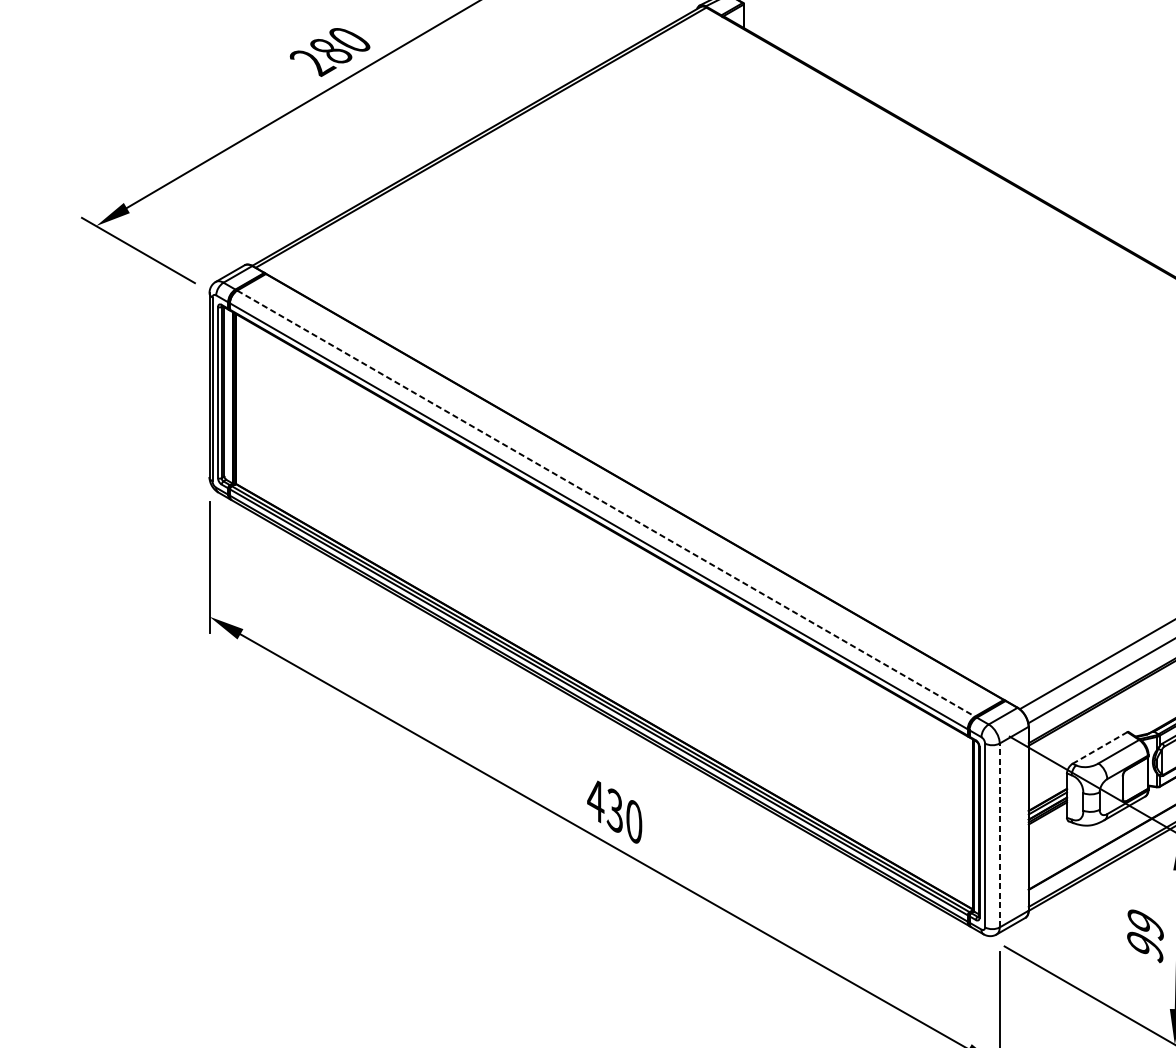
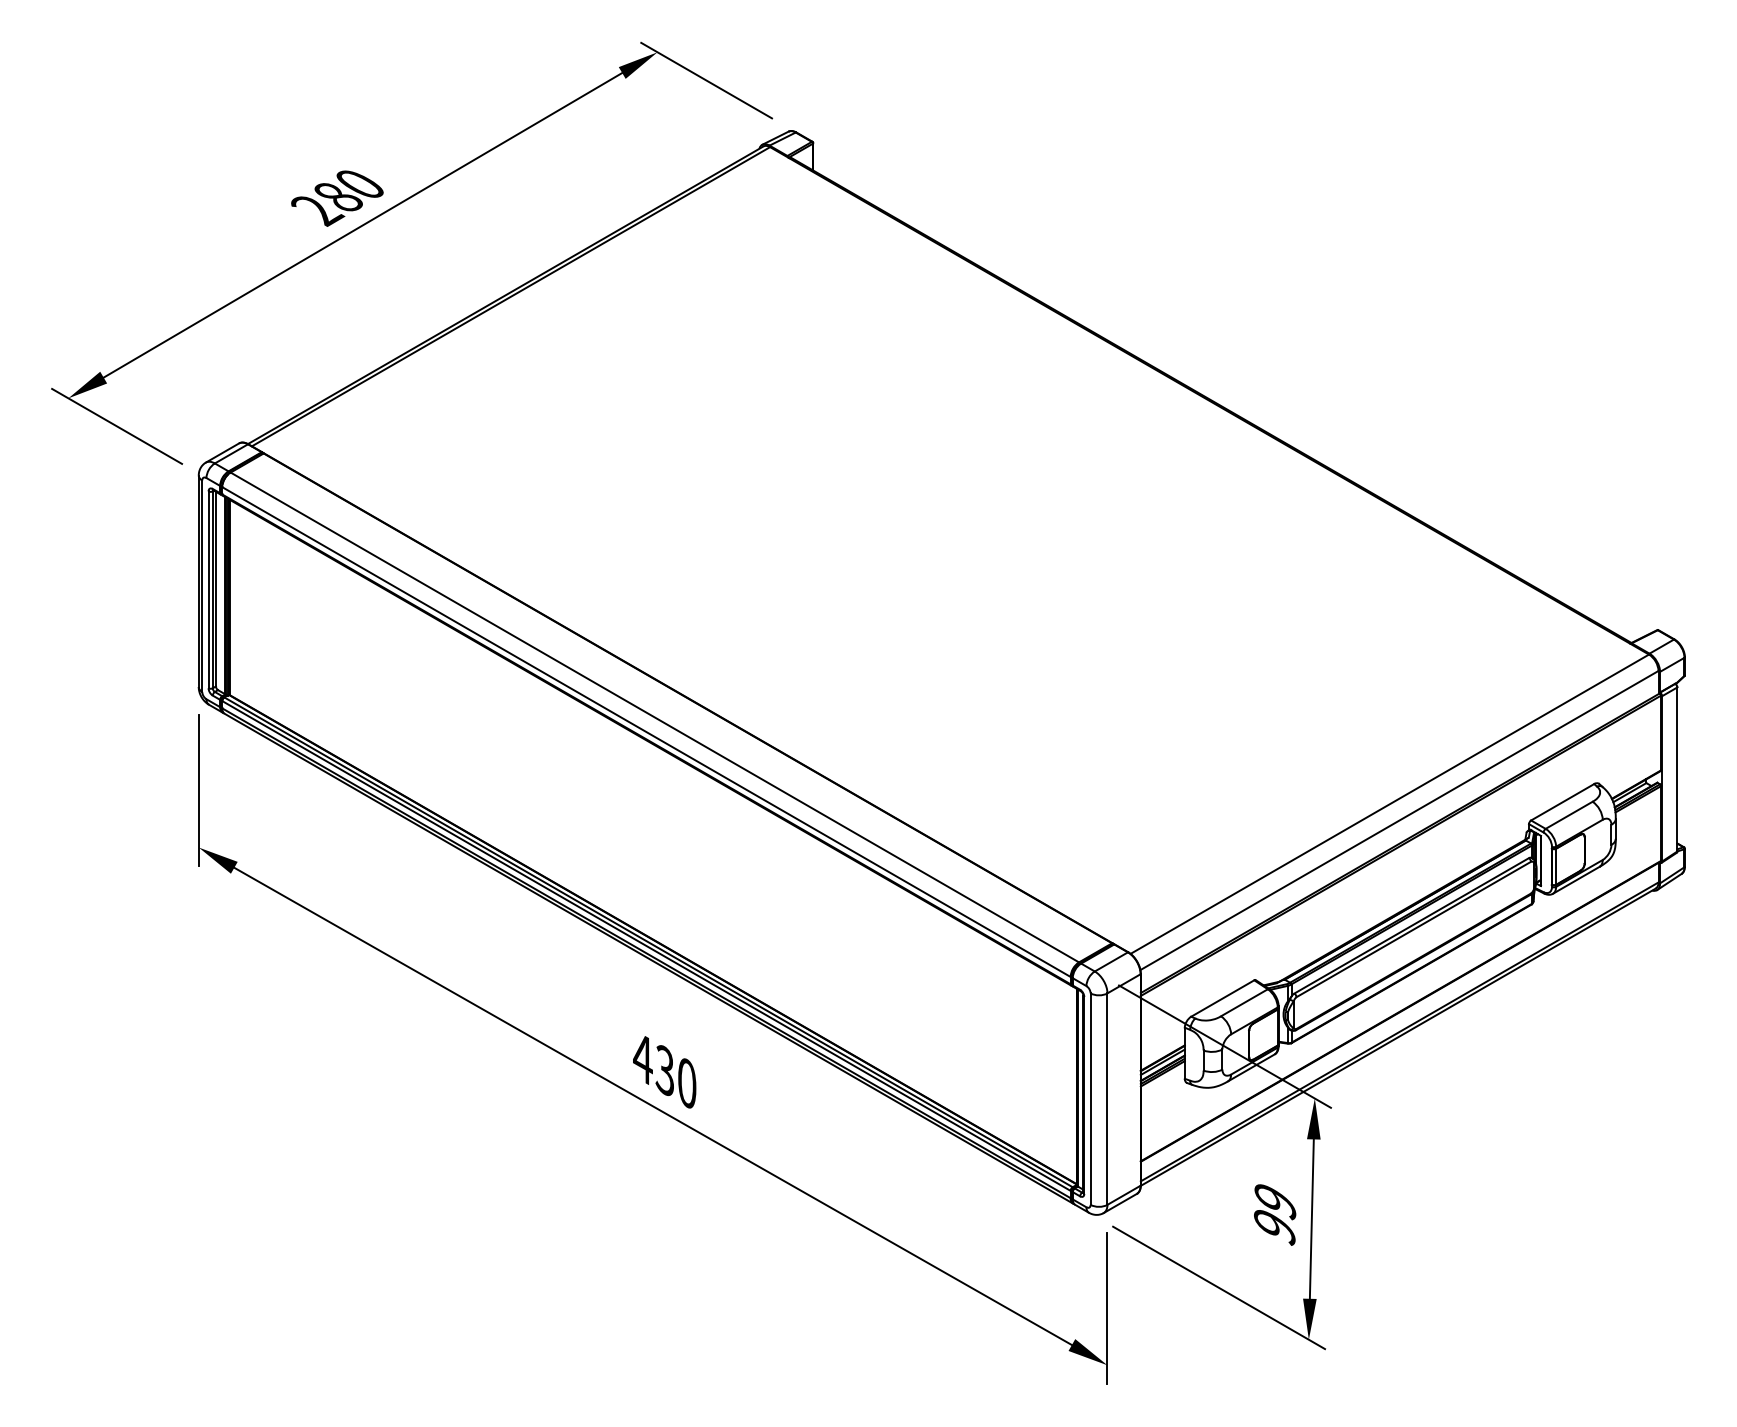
line: (605, 503) -> (654, 717), dashed -> solid
line: (1100, 747) -> (1223, 998), dashed -> solid
line: (999, 835) -> (1107, 1099), dashed -> solid

